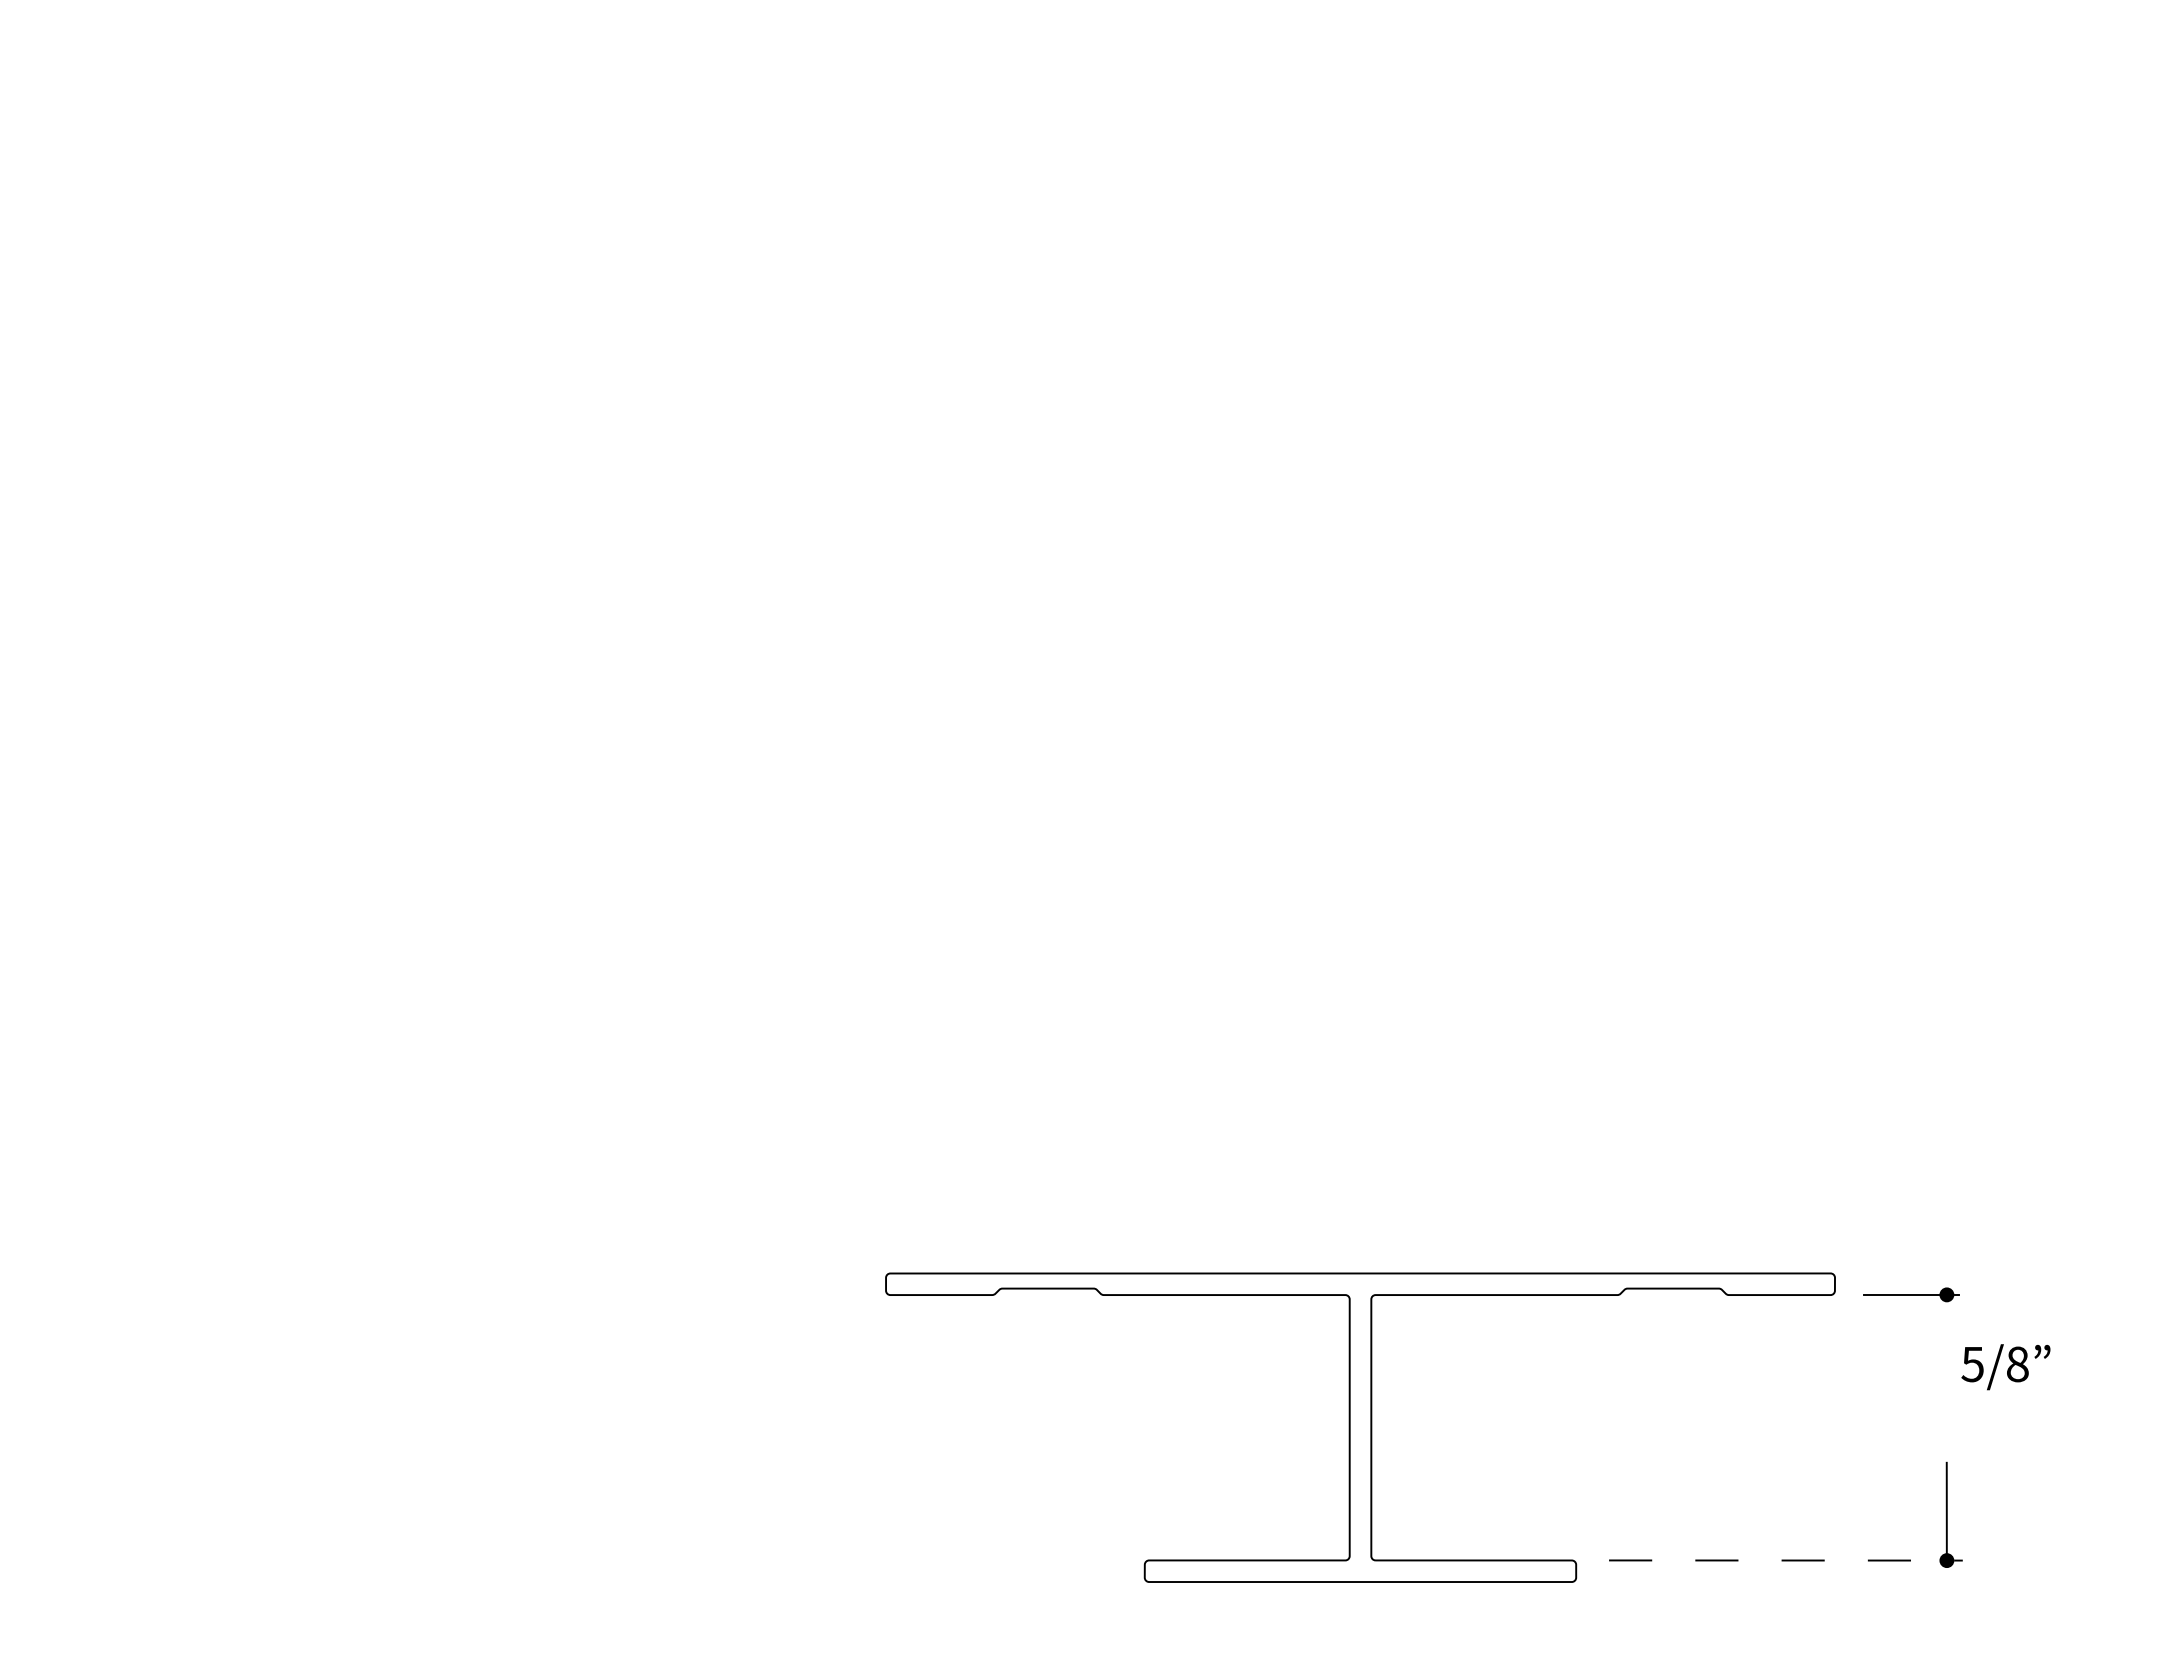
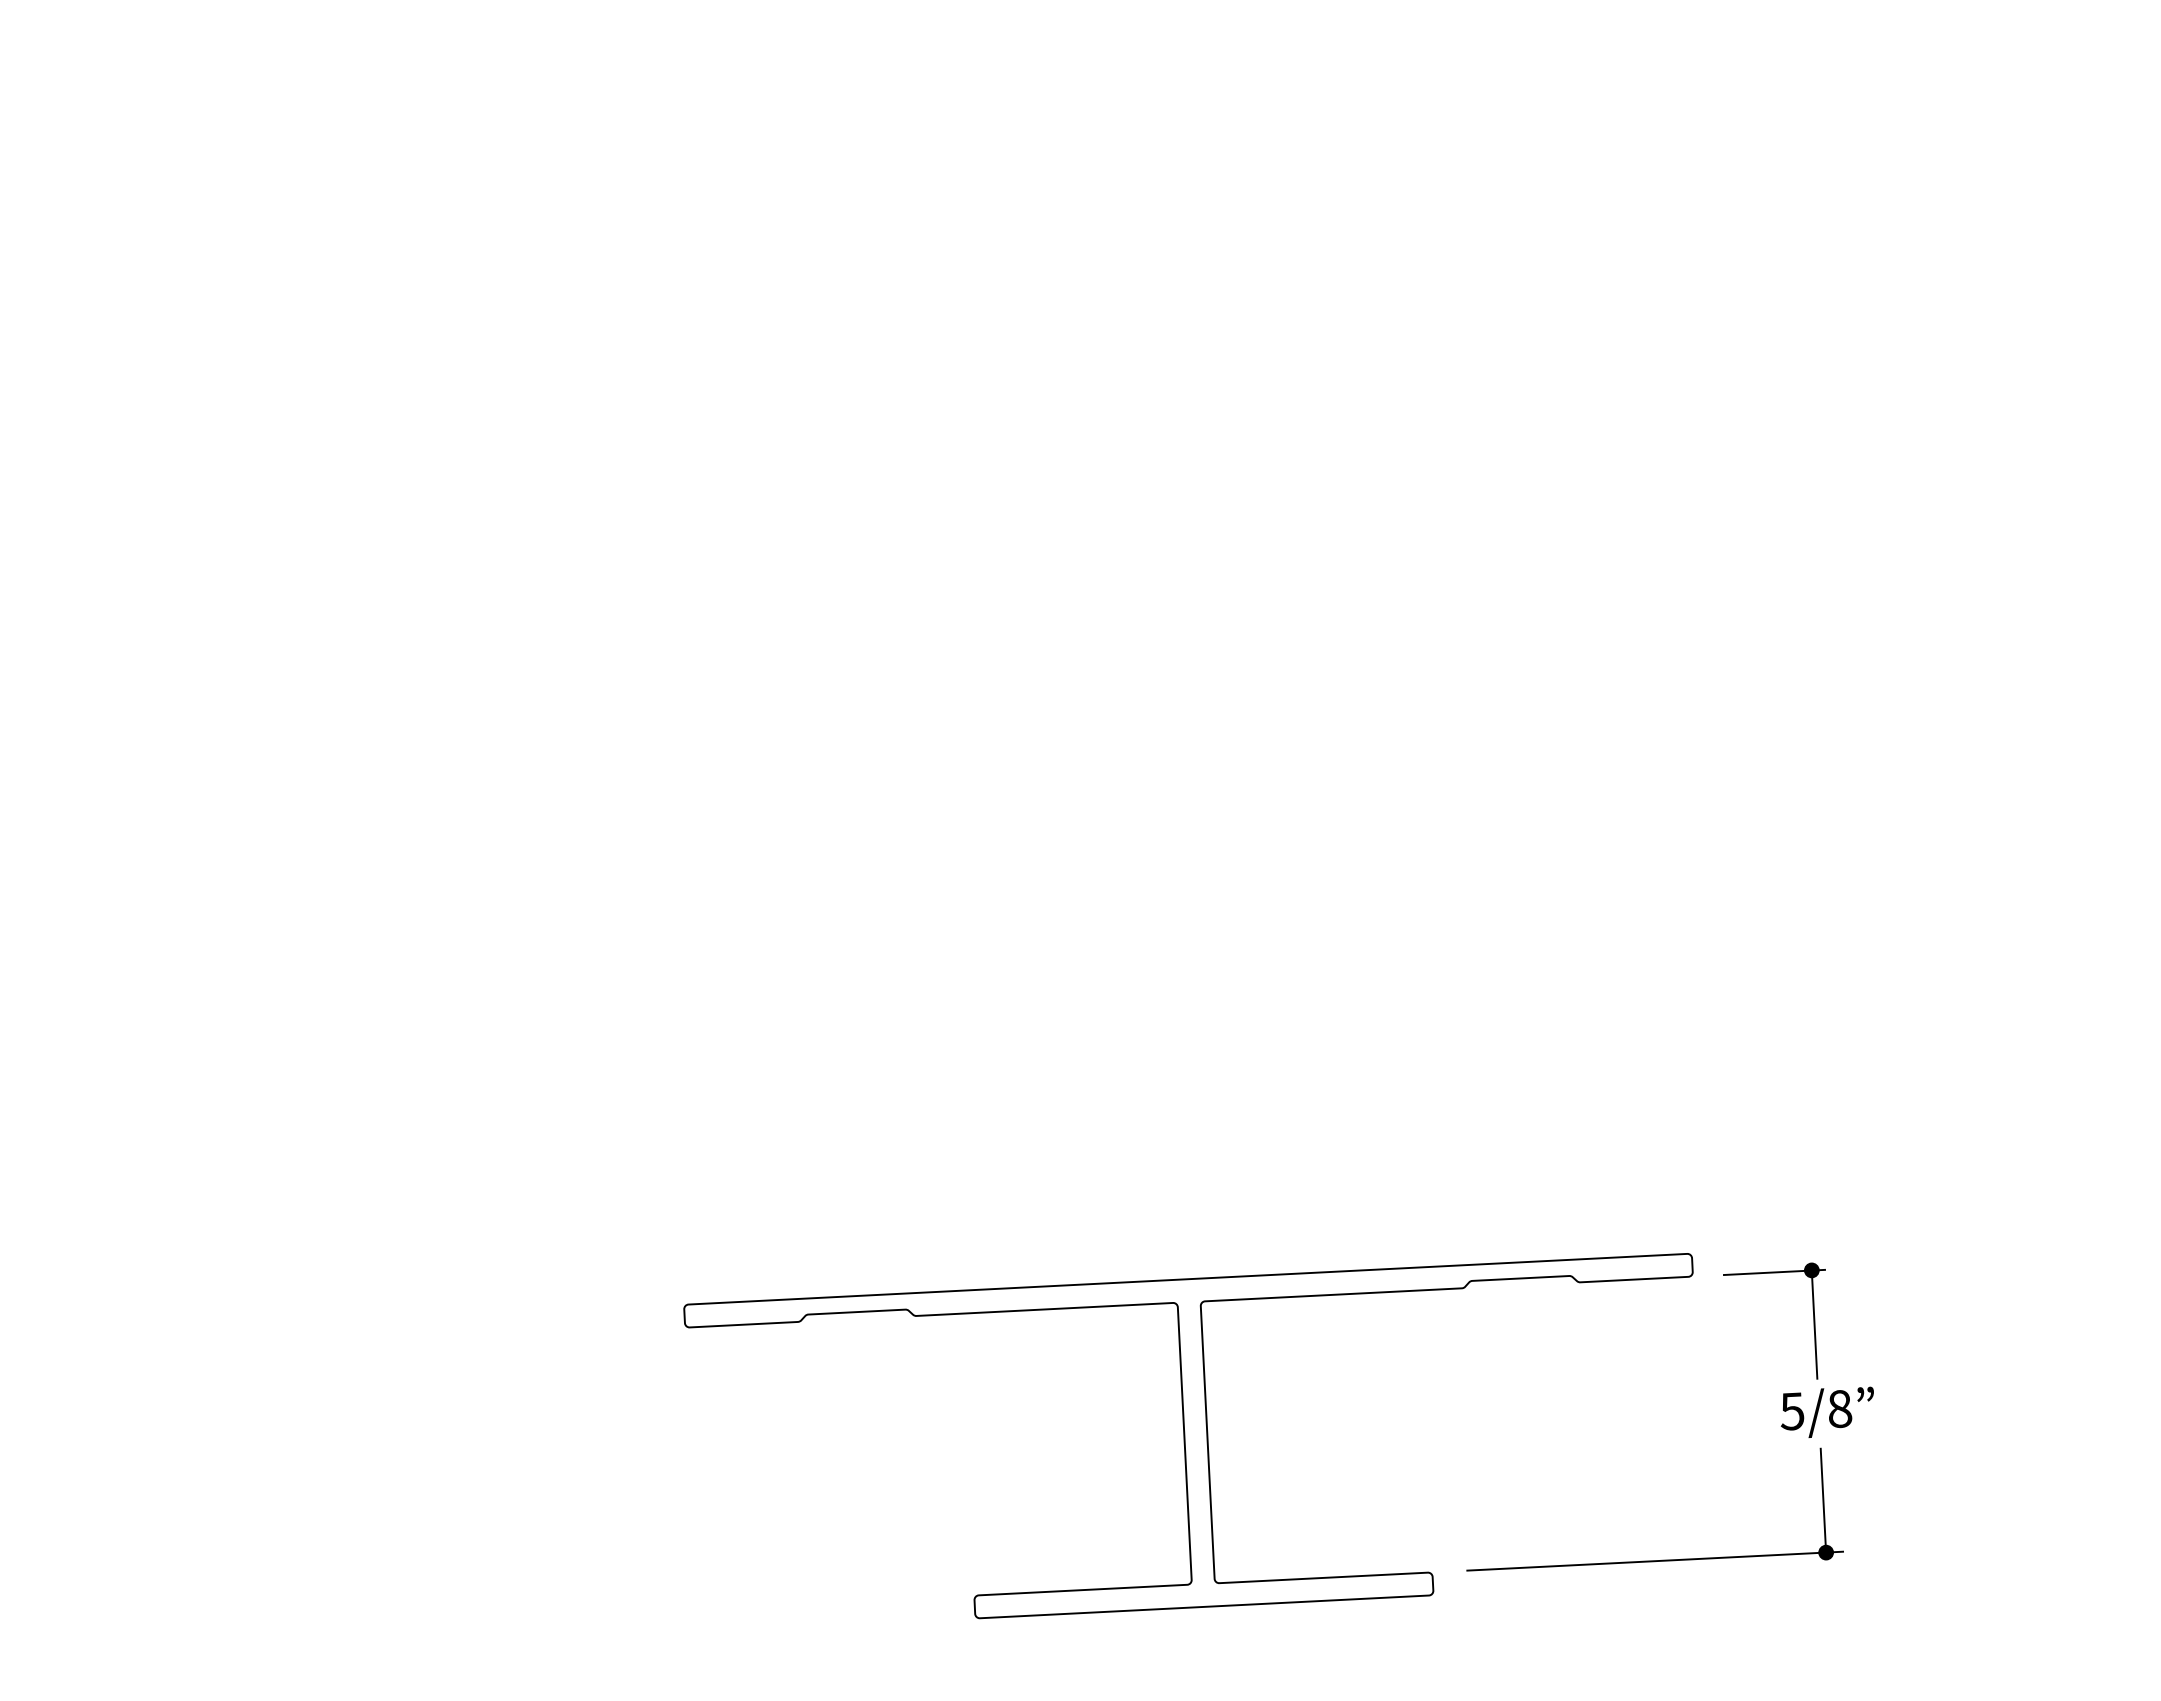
line: (1946, 1346) -> (1814, 1325), added
text: (2005, 1367) -> (1827, 1412), moved
line: (1785, 1560) -> (1654, 1561), dashed -> solid

